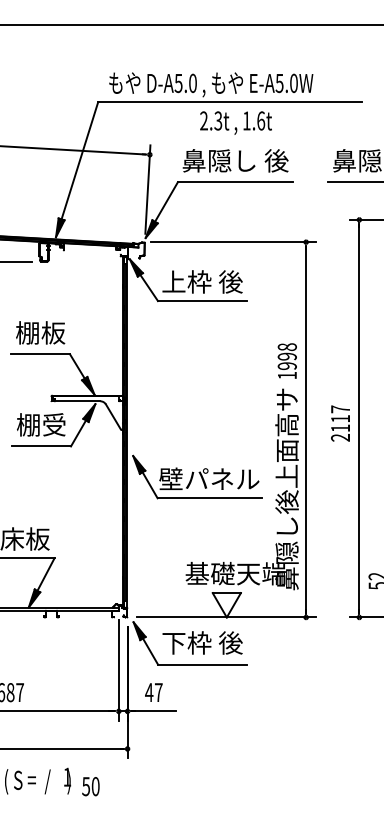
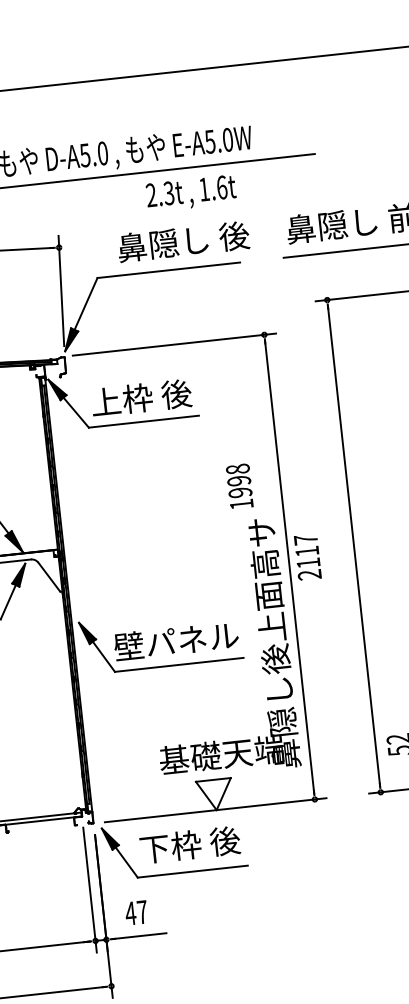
text: (235, 122) -> (190, 192), moved
text: (235, 160) -> (183, 241), moved
text: (286, 360) -> (238, 485), moved
text: (340, 423) -> (307, 557), moved

